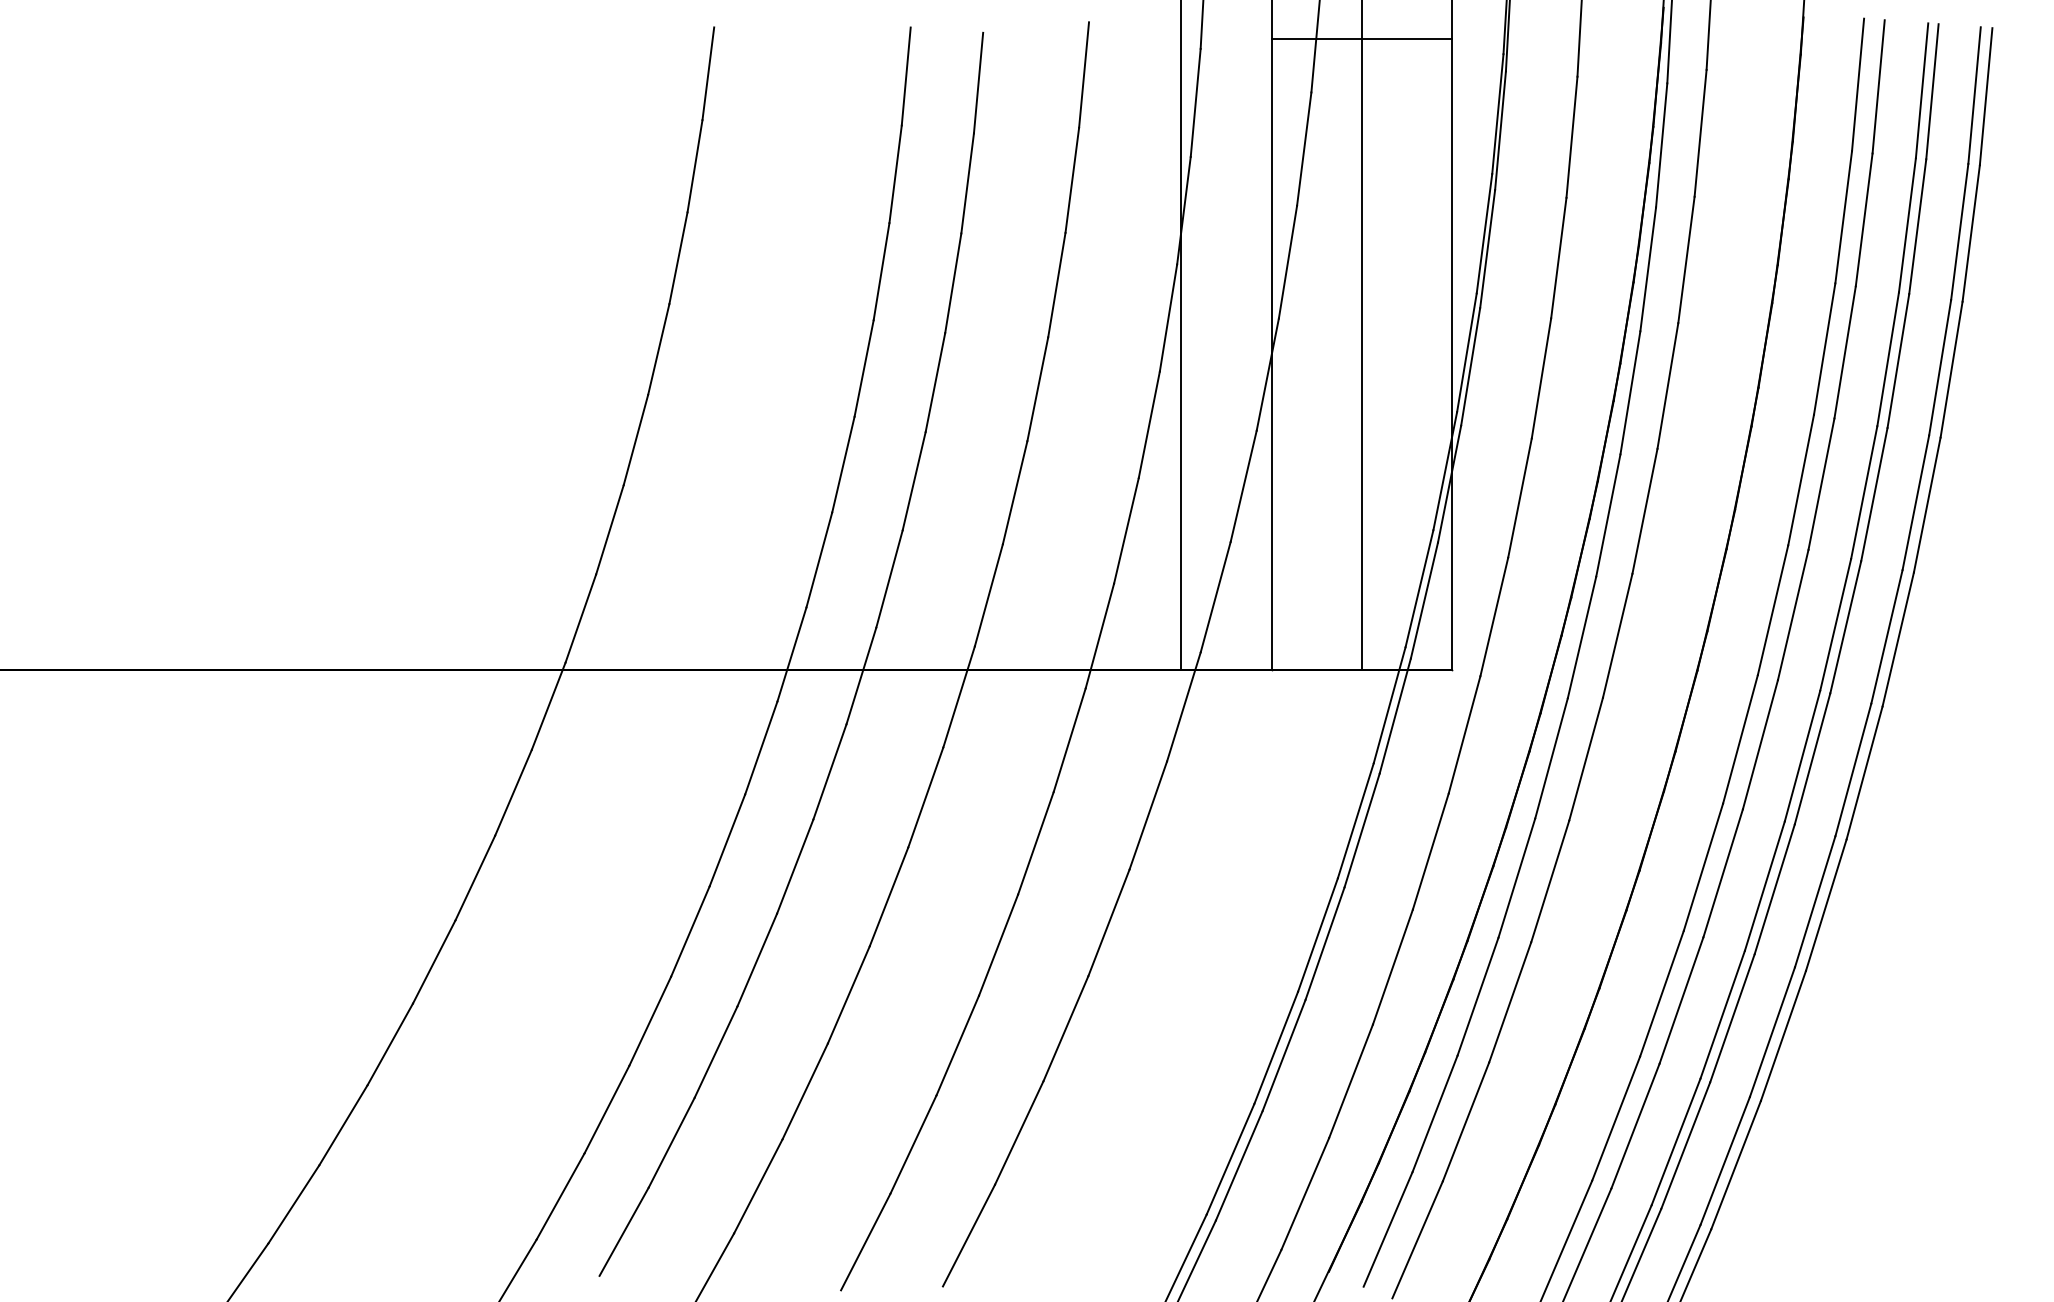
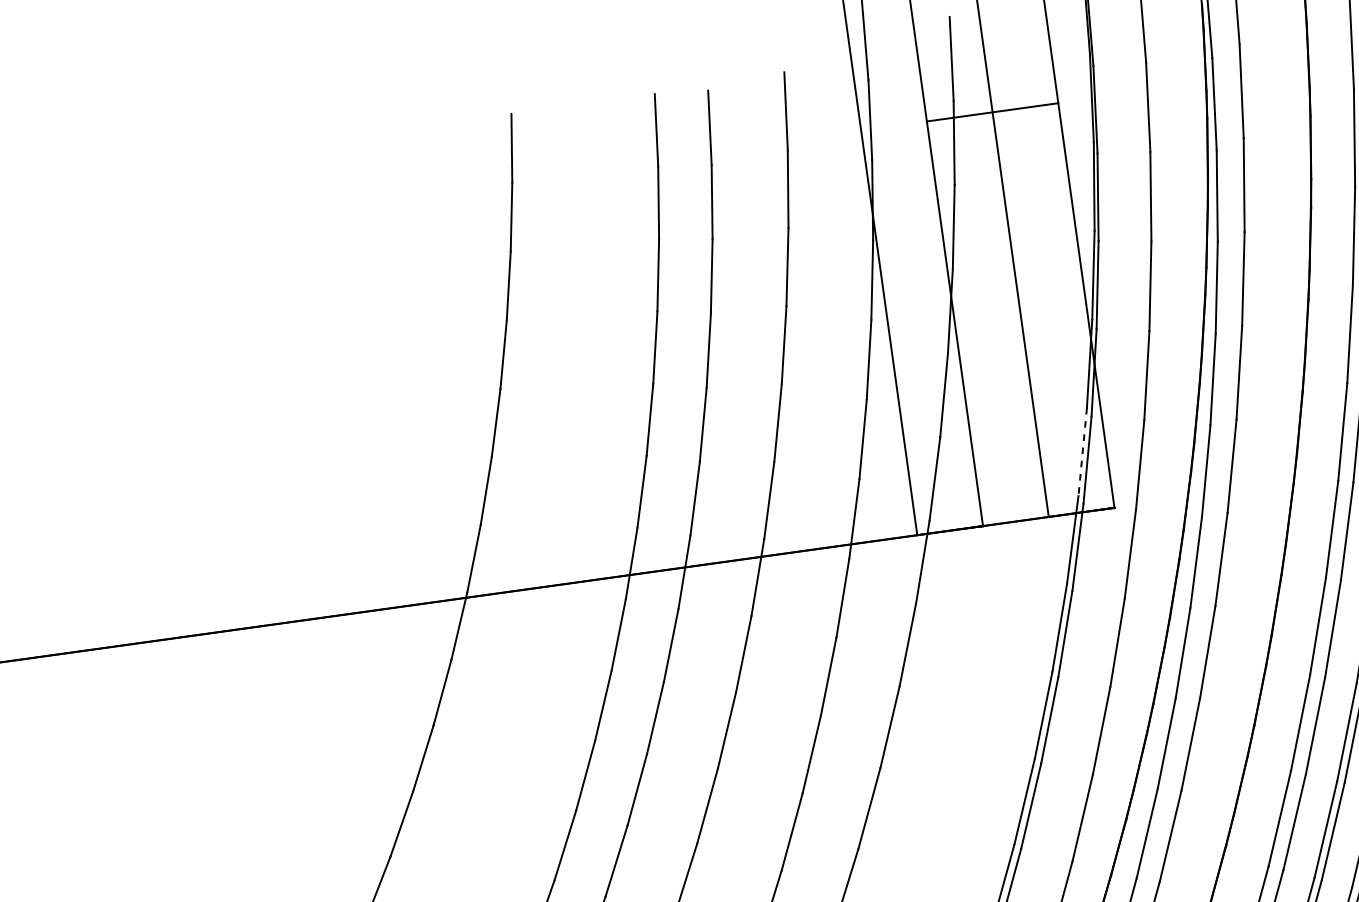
line: (1361, 39) -> (992, 112), moved
line: (1419, 589) -> (1082, 452), solid -> dashed

